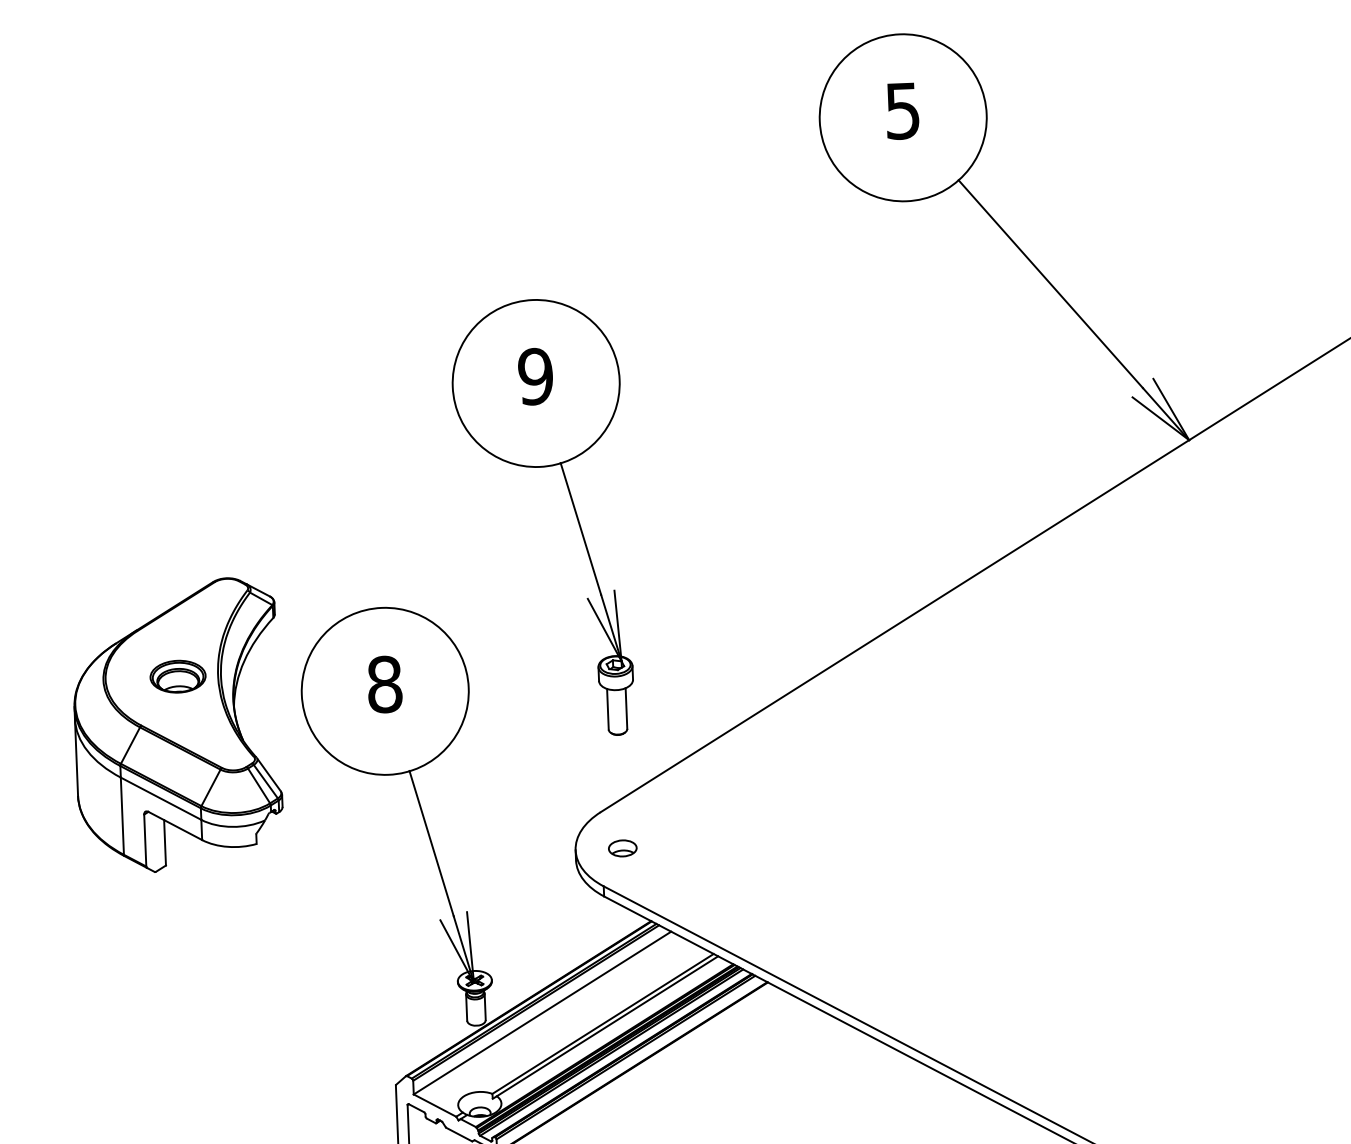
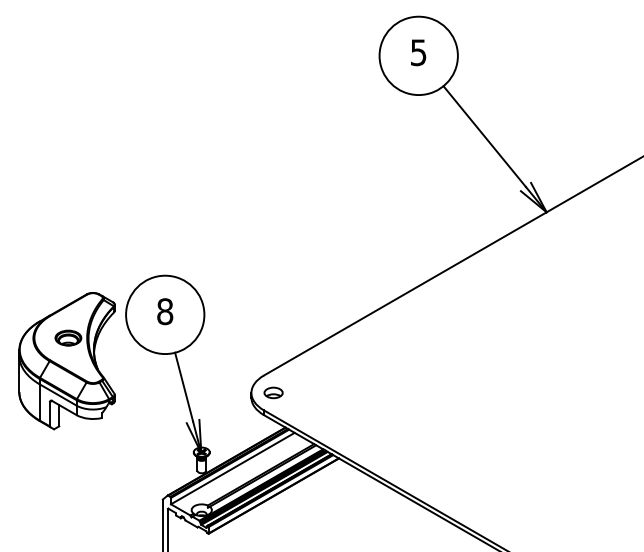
part: (570, 503) -> (255, 230), removed
part: (175, 726) -> (66, 361), moved
part: (622, 847) -> (273, 392), size x1.4

